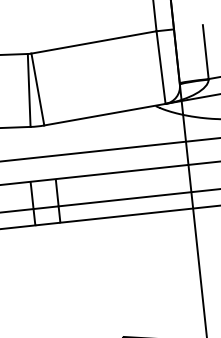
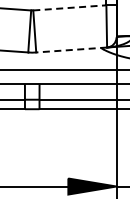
line: (93, 41) -> (69, 7), solid -> dashed
line: (104, 113) -> (71, 49), solid -> dashed

